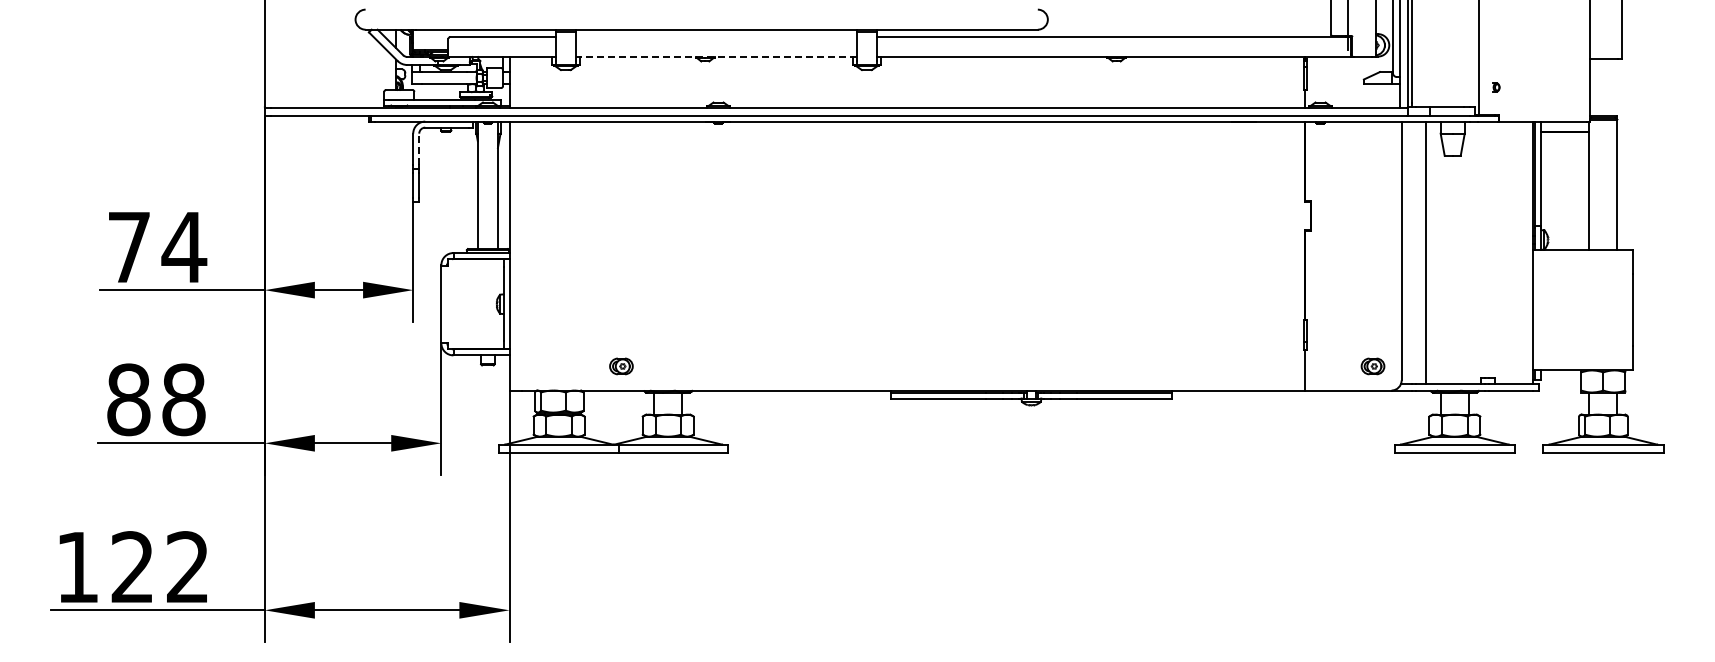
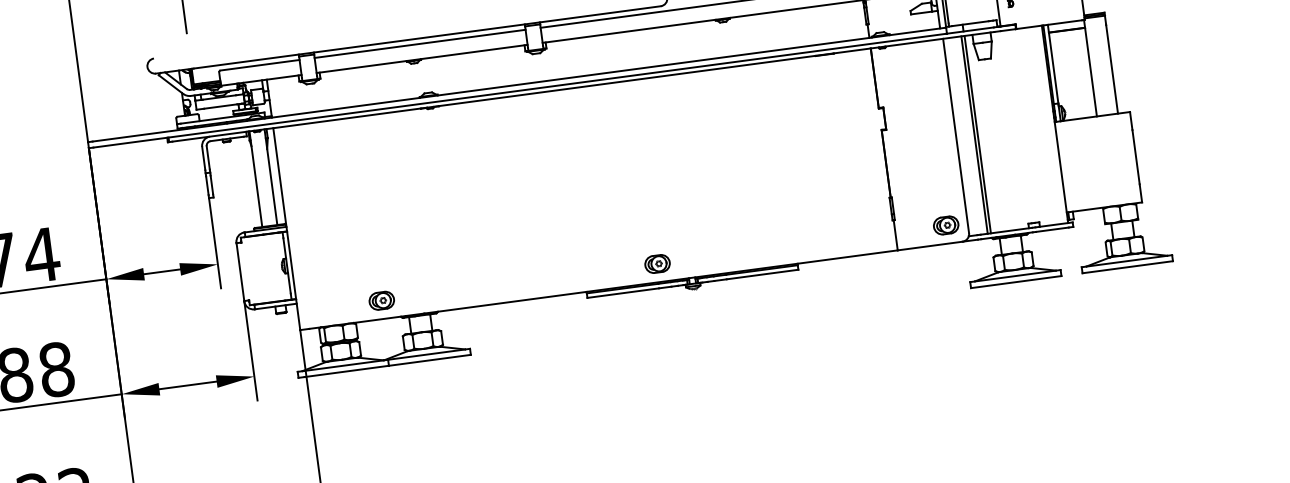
line: (715, 36) -> (419, 43), added
line: (715, 57) -> (421, 59), dashed -> solid
line: (419, 149) -> (208, 158), dashed -> solid
line: (1430, 252) -> (977, 134), added
part: (621, 366) -> (381, 300), size x1.43
part: (988, 366) -> (657, 264), added
part: (1372, 366) -> (945, 225), size x1.43

